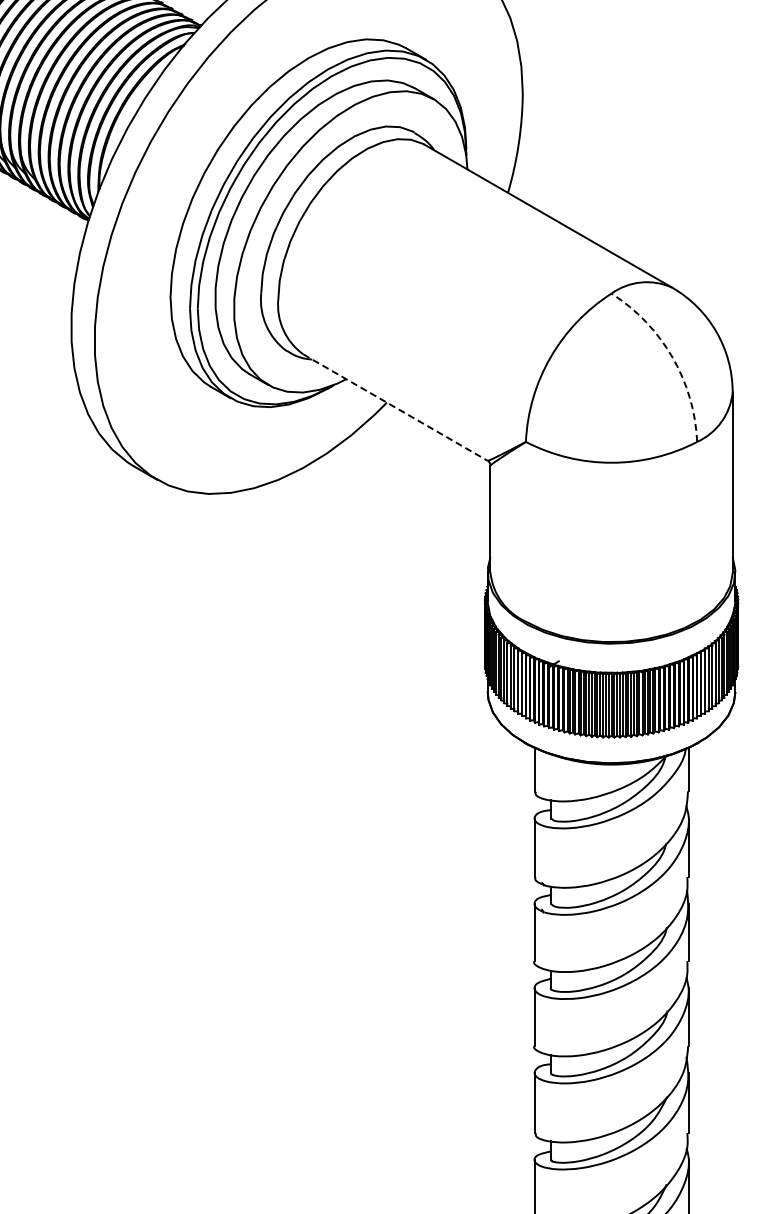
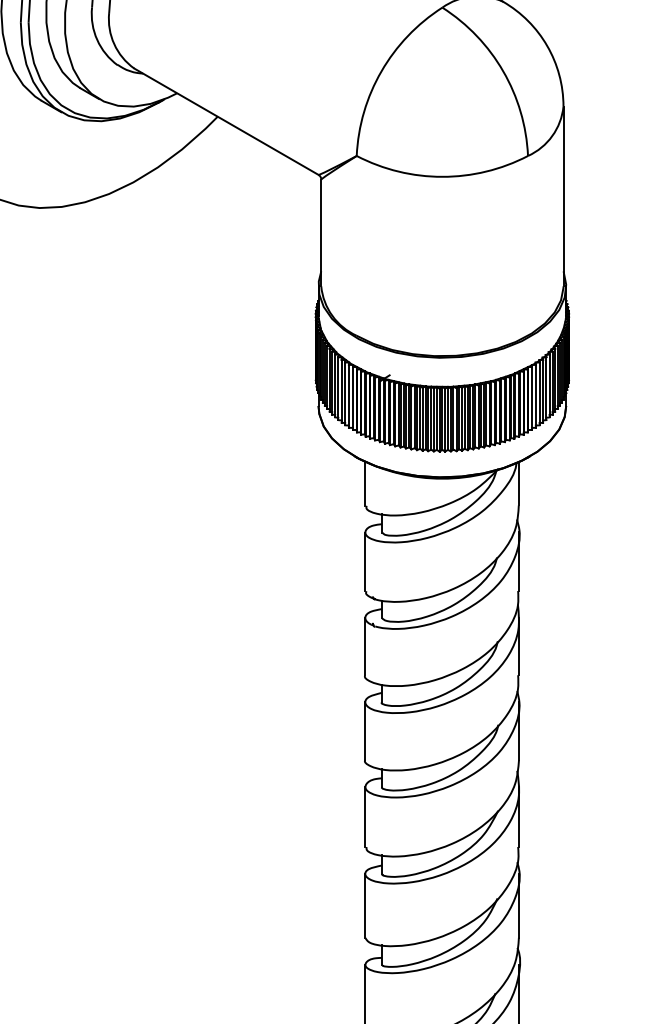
arc: (672, 357) -> (503, 71), dashed -> solid
line: (396, 407) -> (227, 121), dashed -> solid

